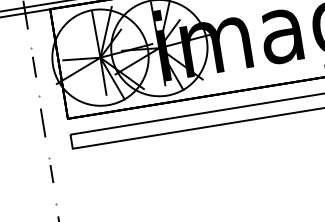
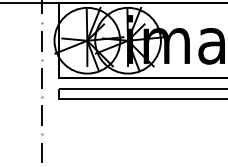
part: (34, 62) -> (42, 36), size x1.43
part: (51, 169) -> (42, 110), size x1.67

